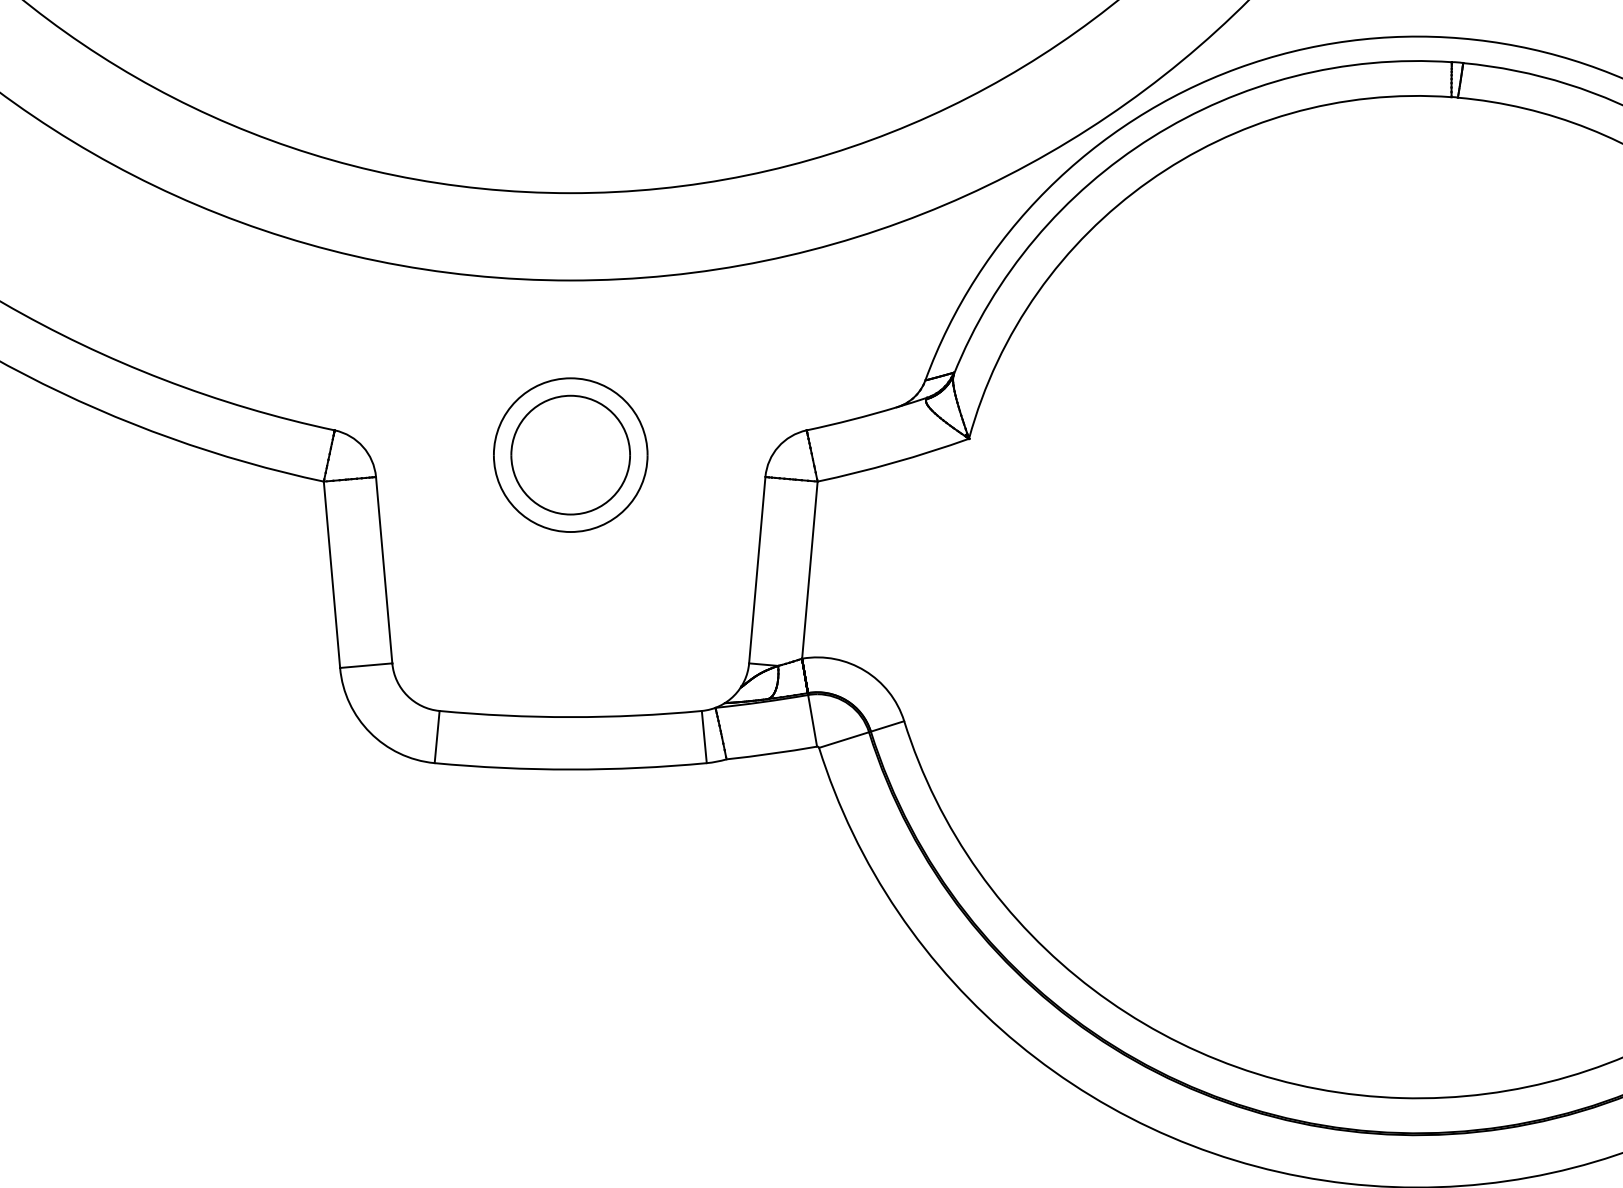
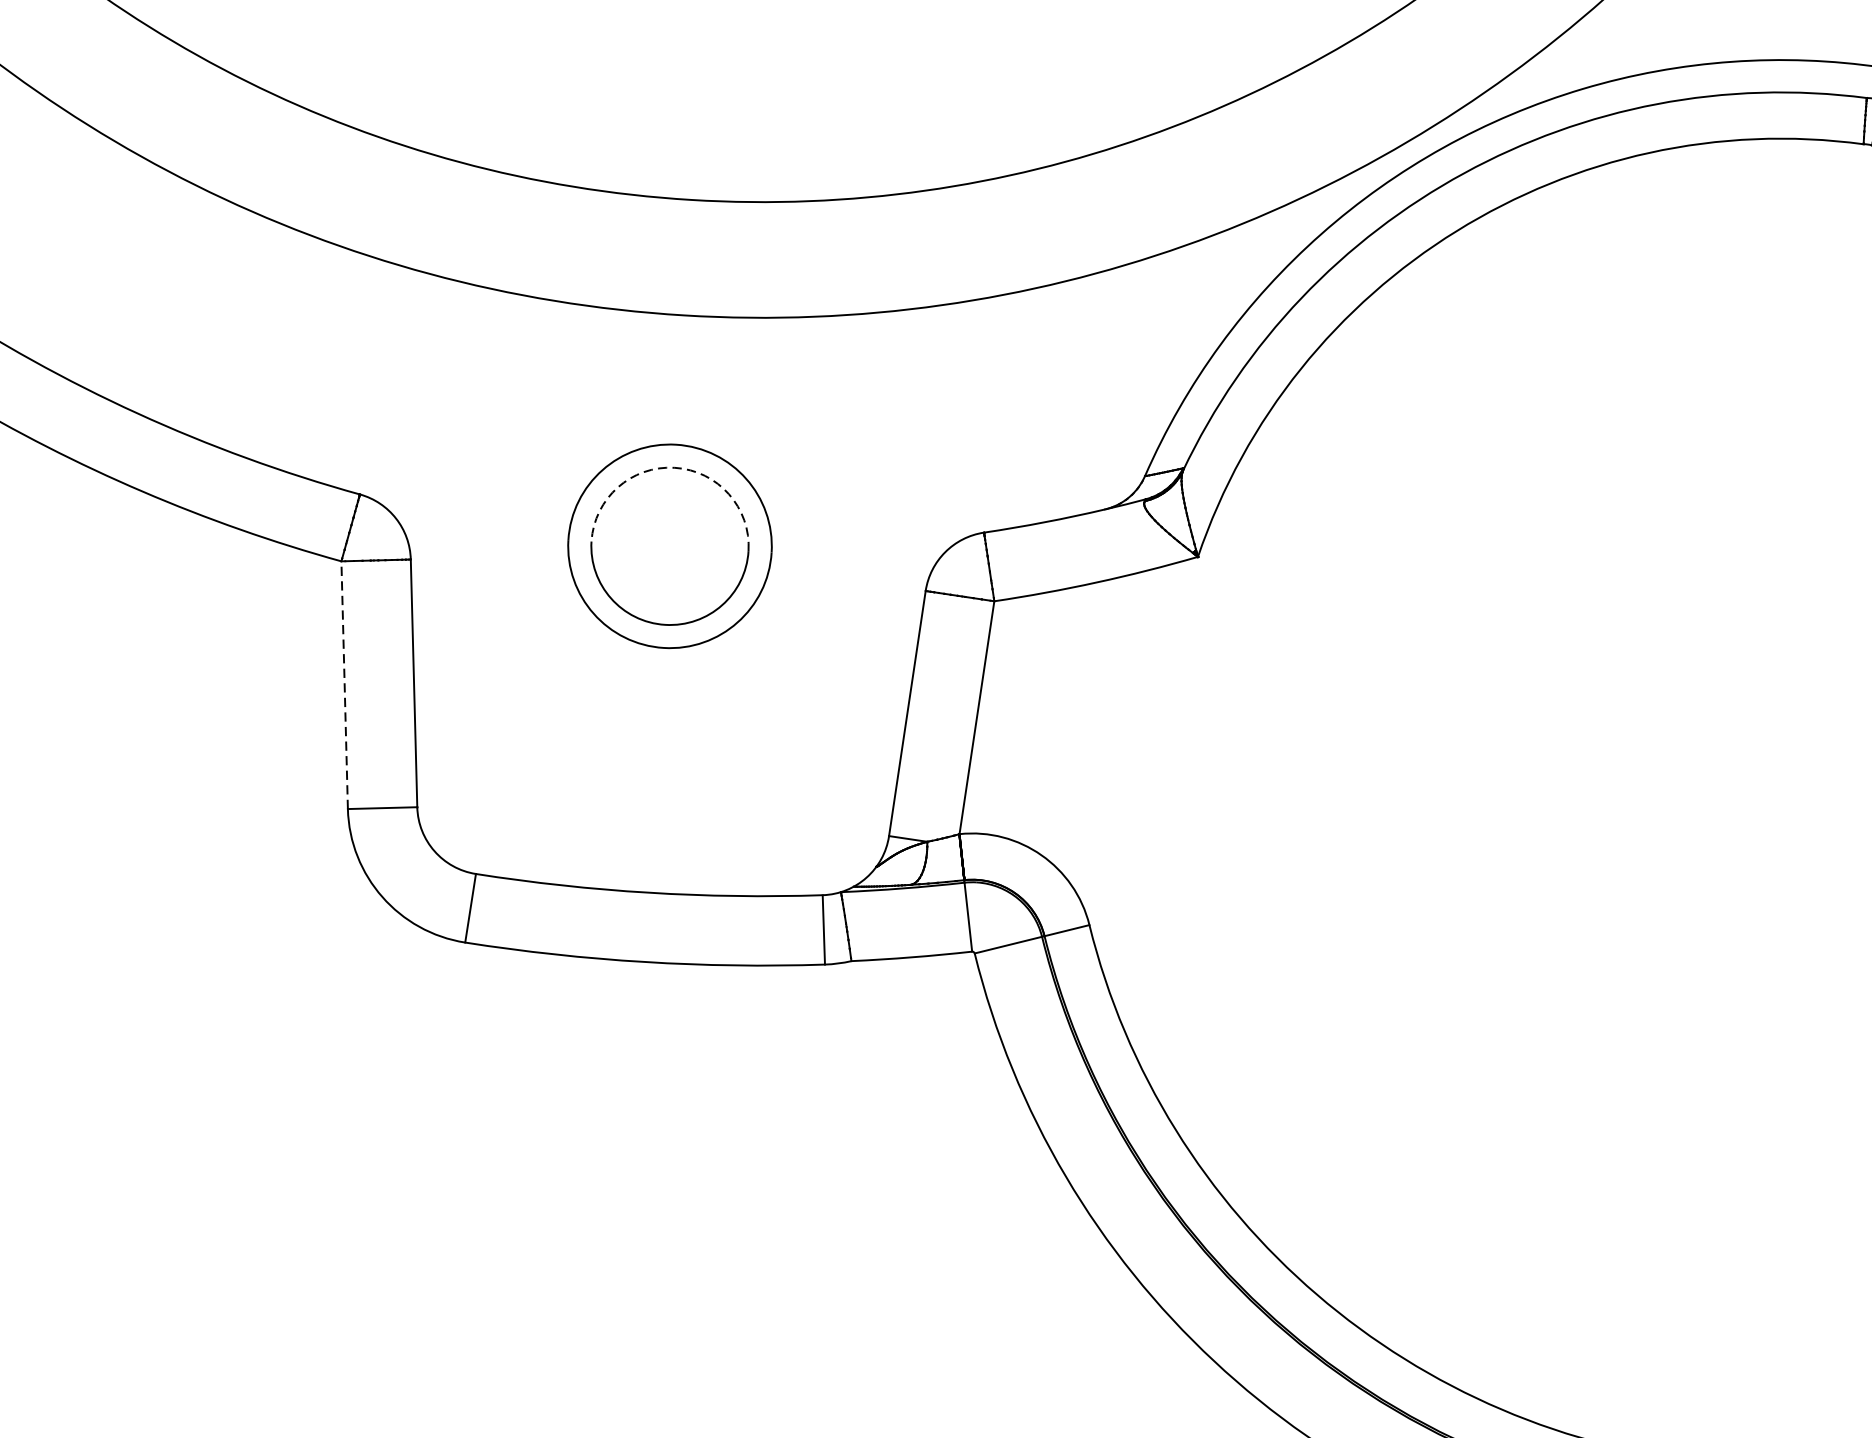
arc: (570, 395) -> (674, 467), solid -> dashed
line: (331, 574) -> (344, 684), solid -> dashed

